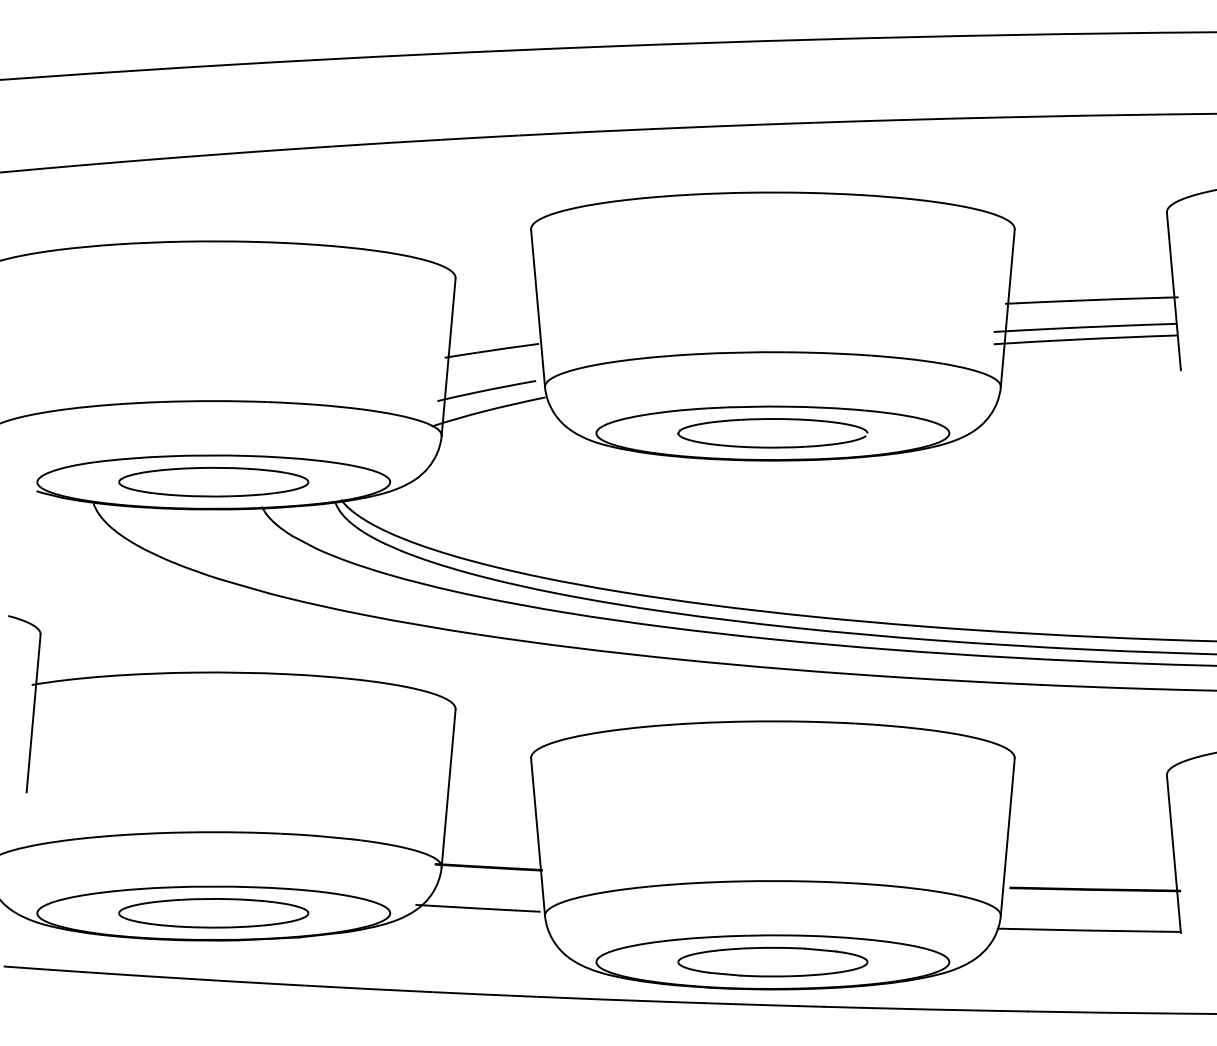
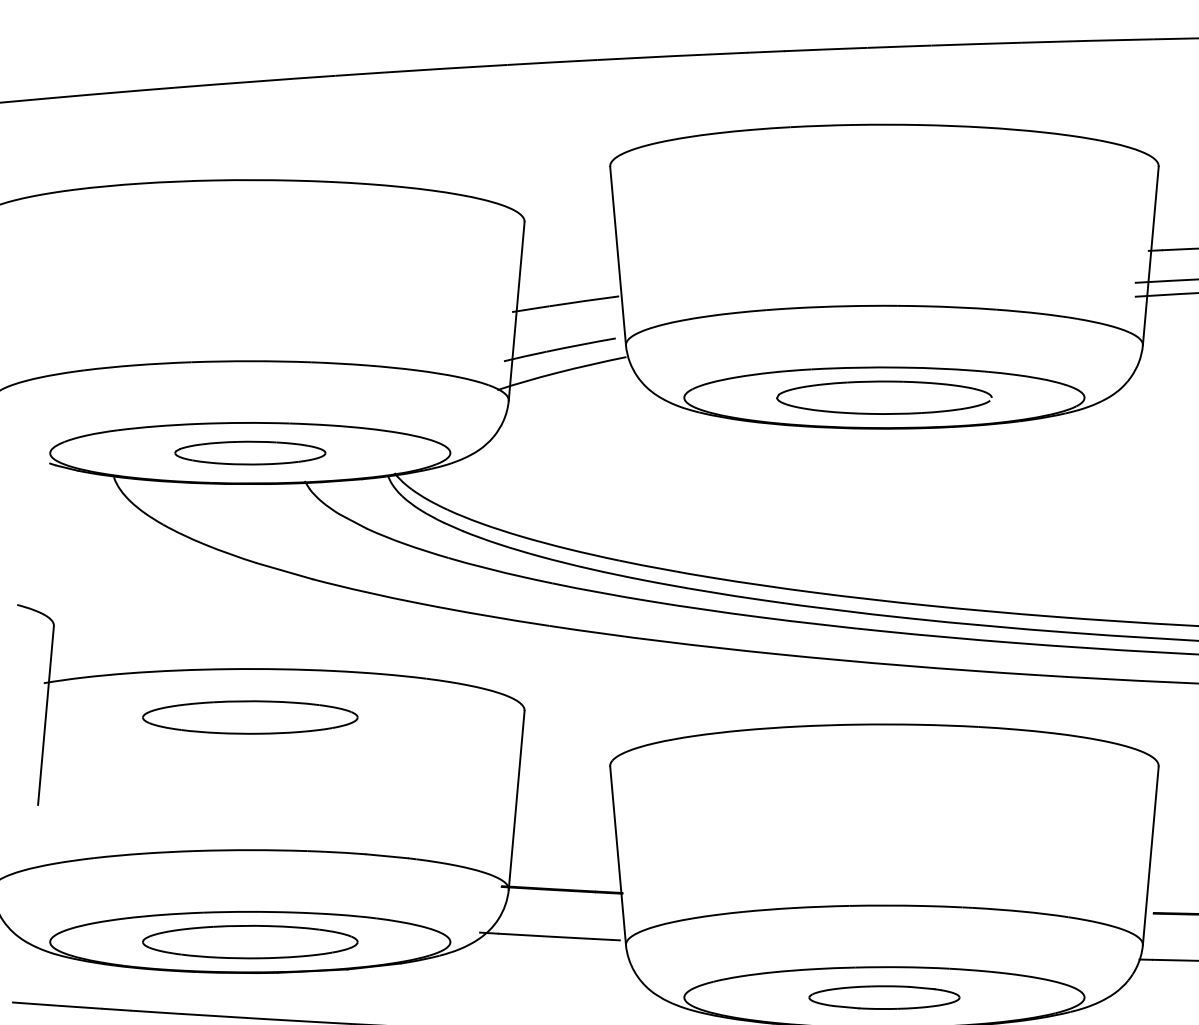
part: (213, 481) -> (250, 452), size x0.7
part: (213, 715) -> (250, 717), added
part: (772, 962) -> (883, 997), size x0.7

